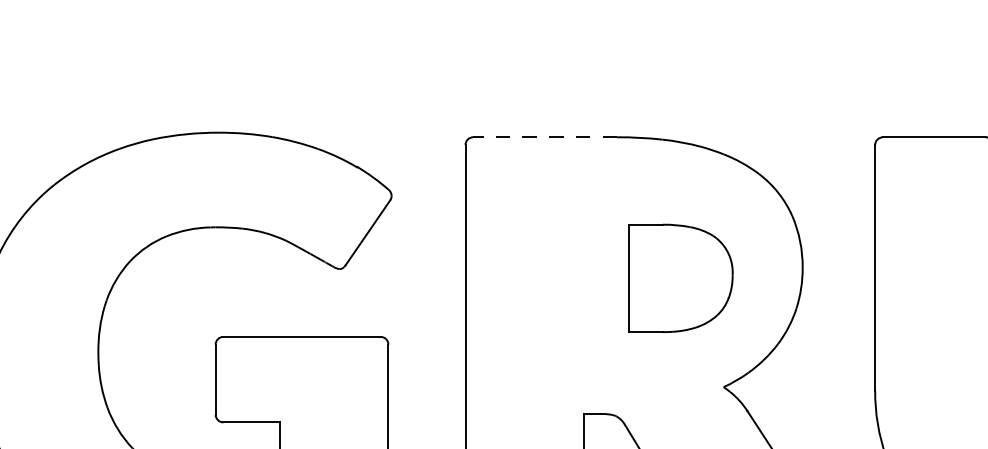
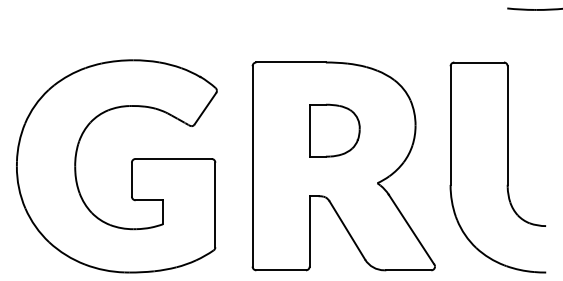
line: (545, 137) -> (291, 62), dashed -> solid
part: (680, 277) -> (334, 130), moved

